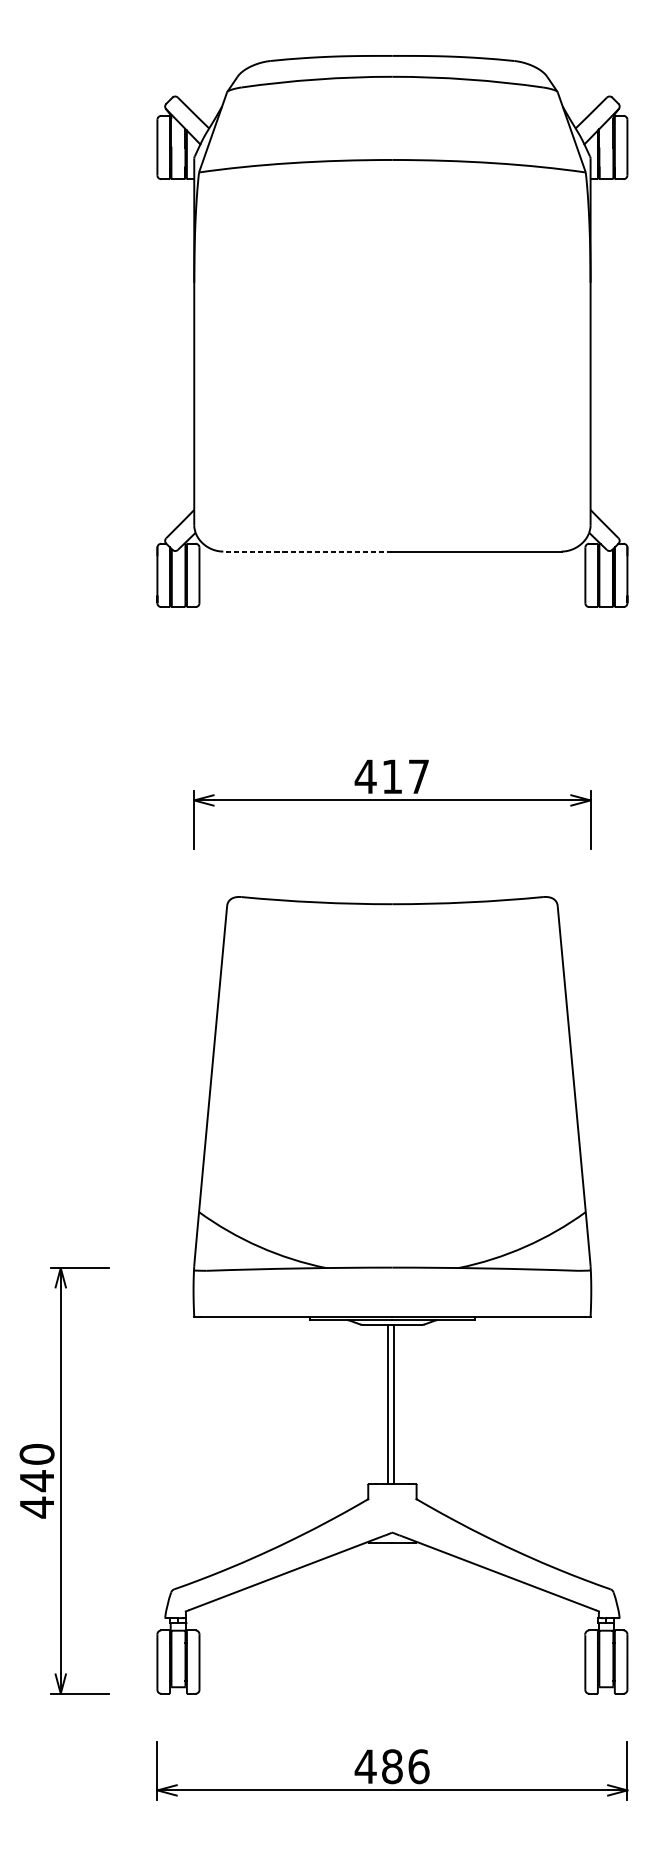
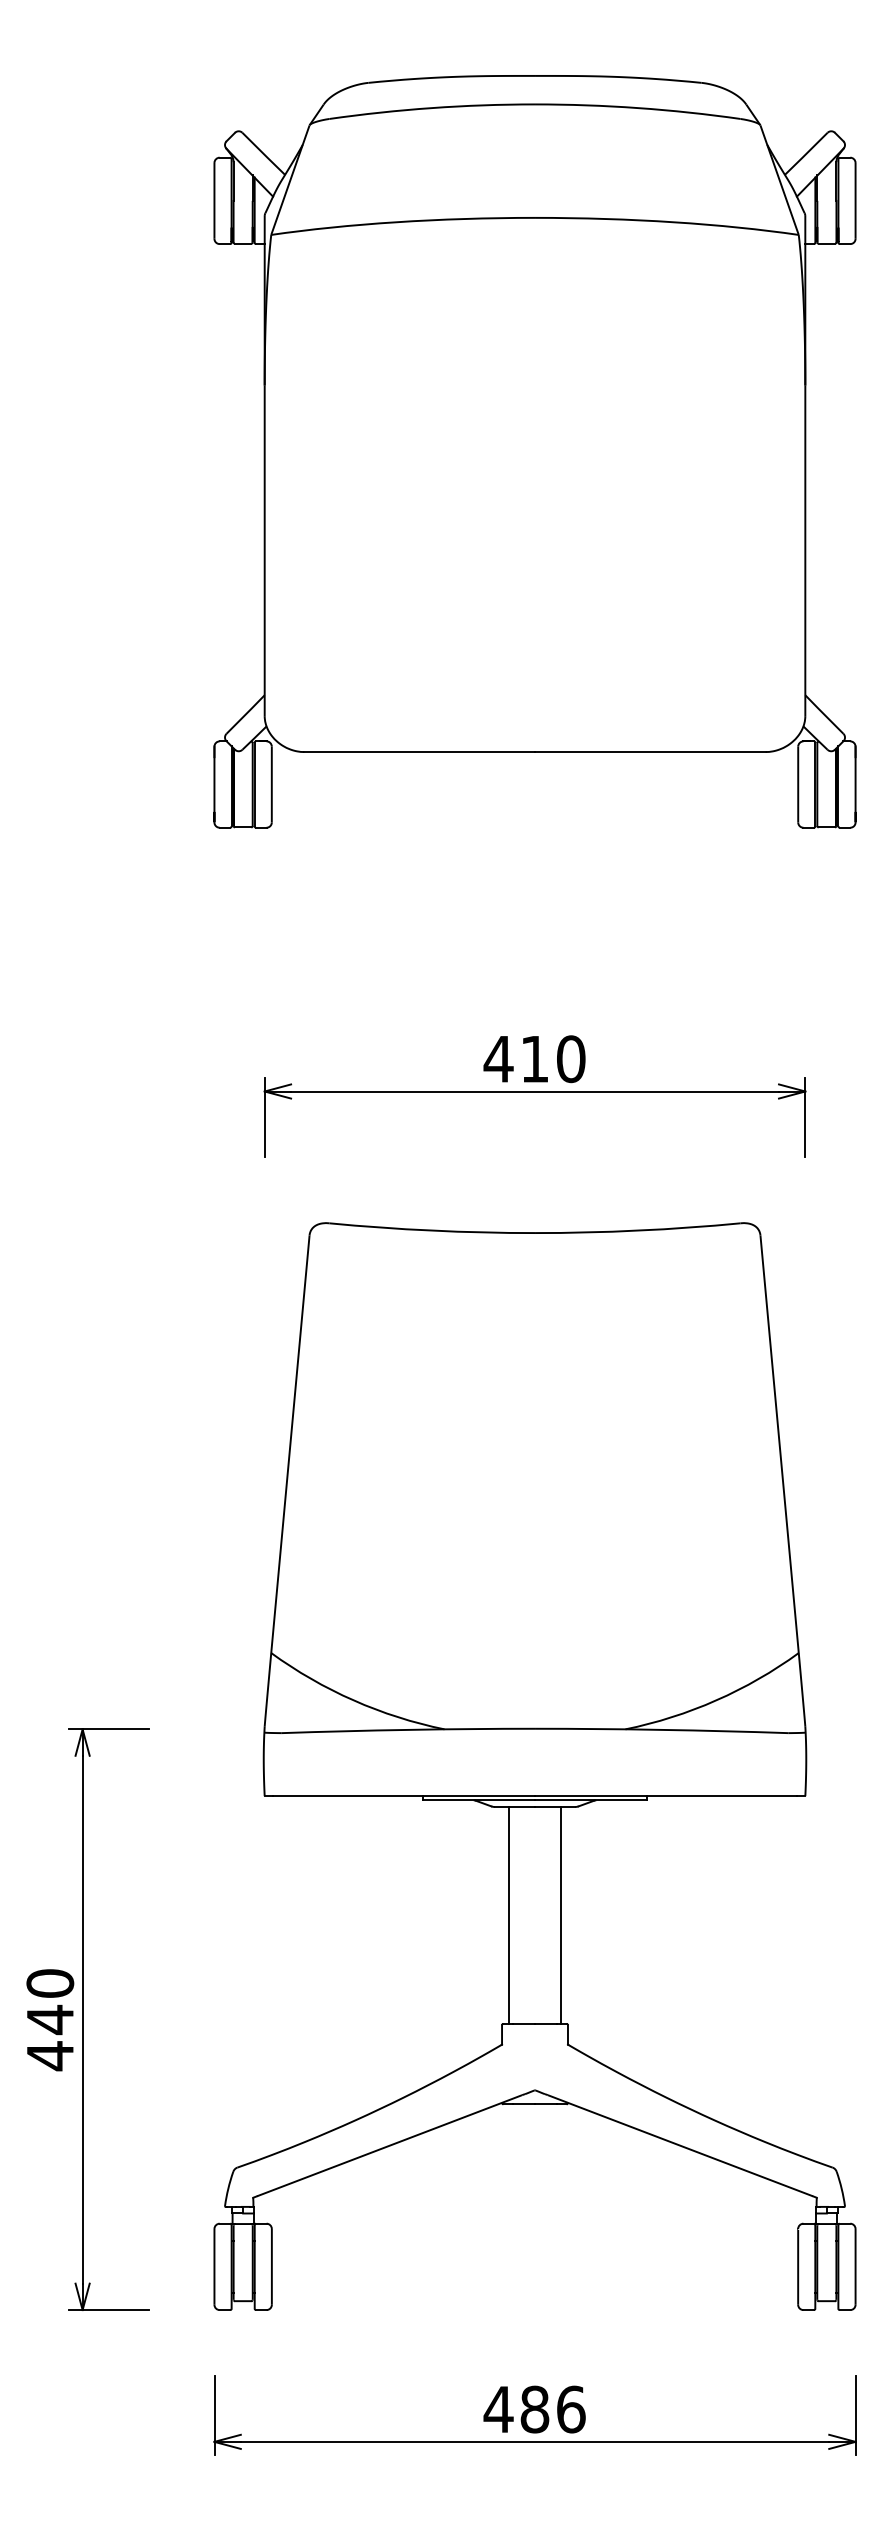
line: (307, 551) -> (419, 752), dashed -> solid
text: (419, 776) -> (571, 1059), 417 -> 410
line: (387, 1403) -> (561, 1914), moved
line: (394, 1403) -> (508, 1914), moved

